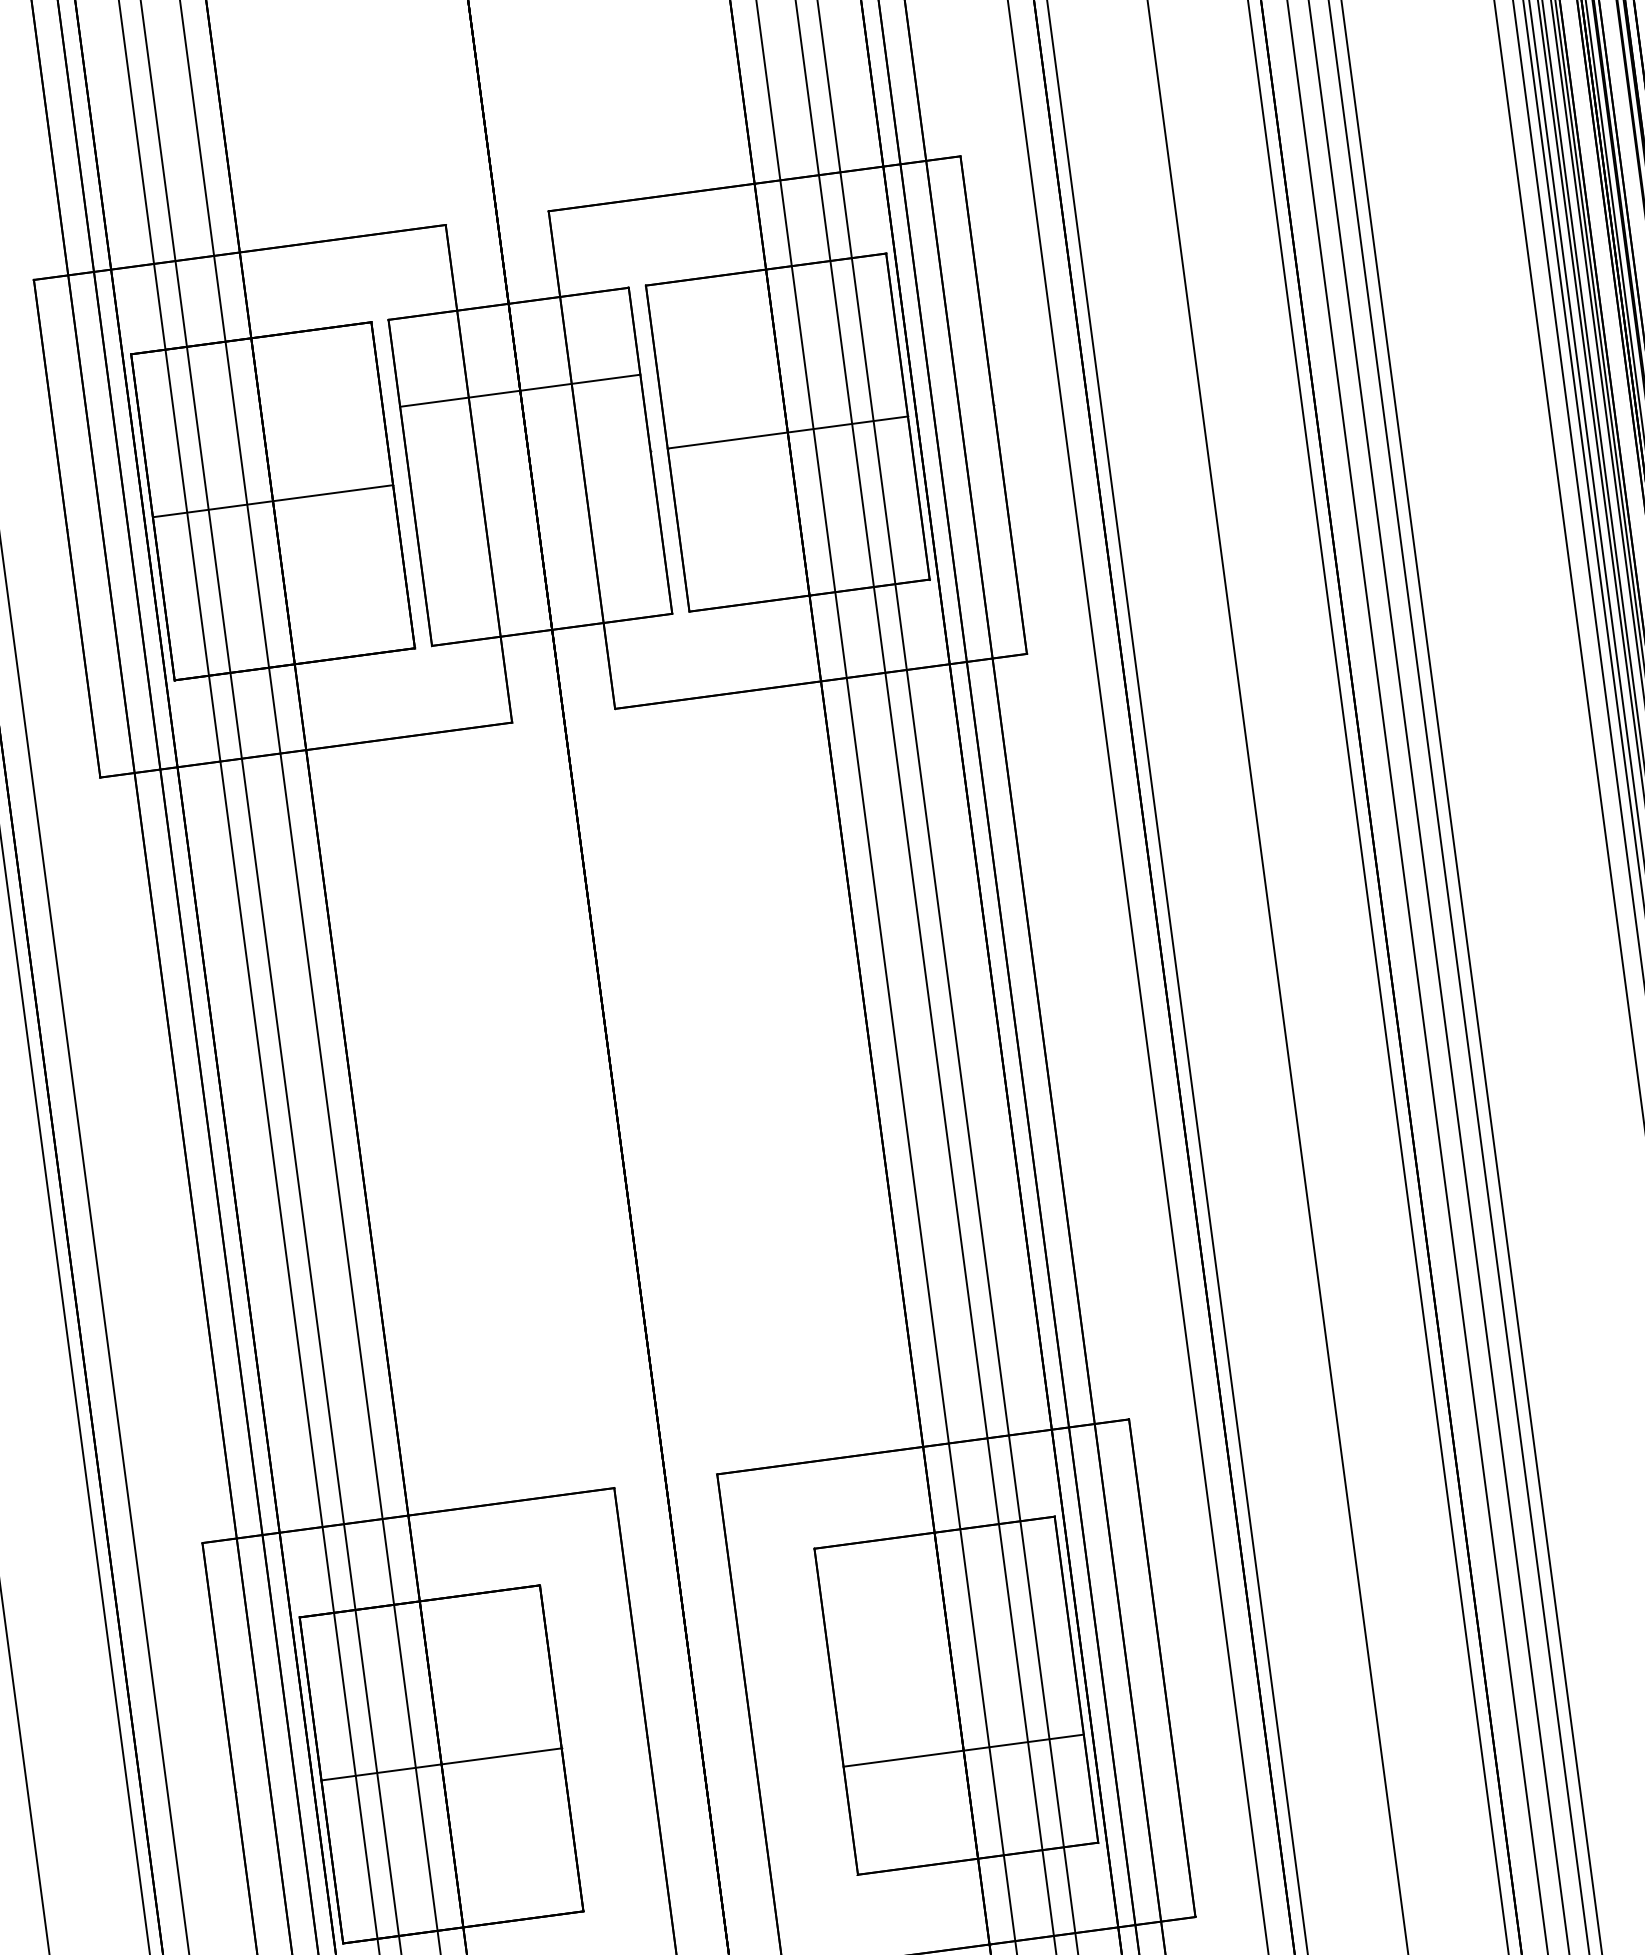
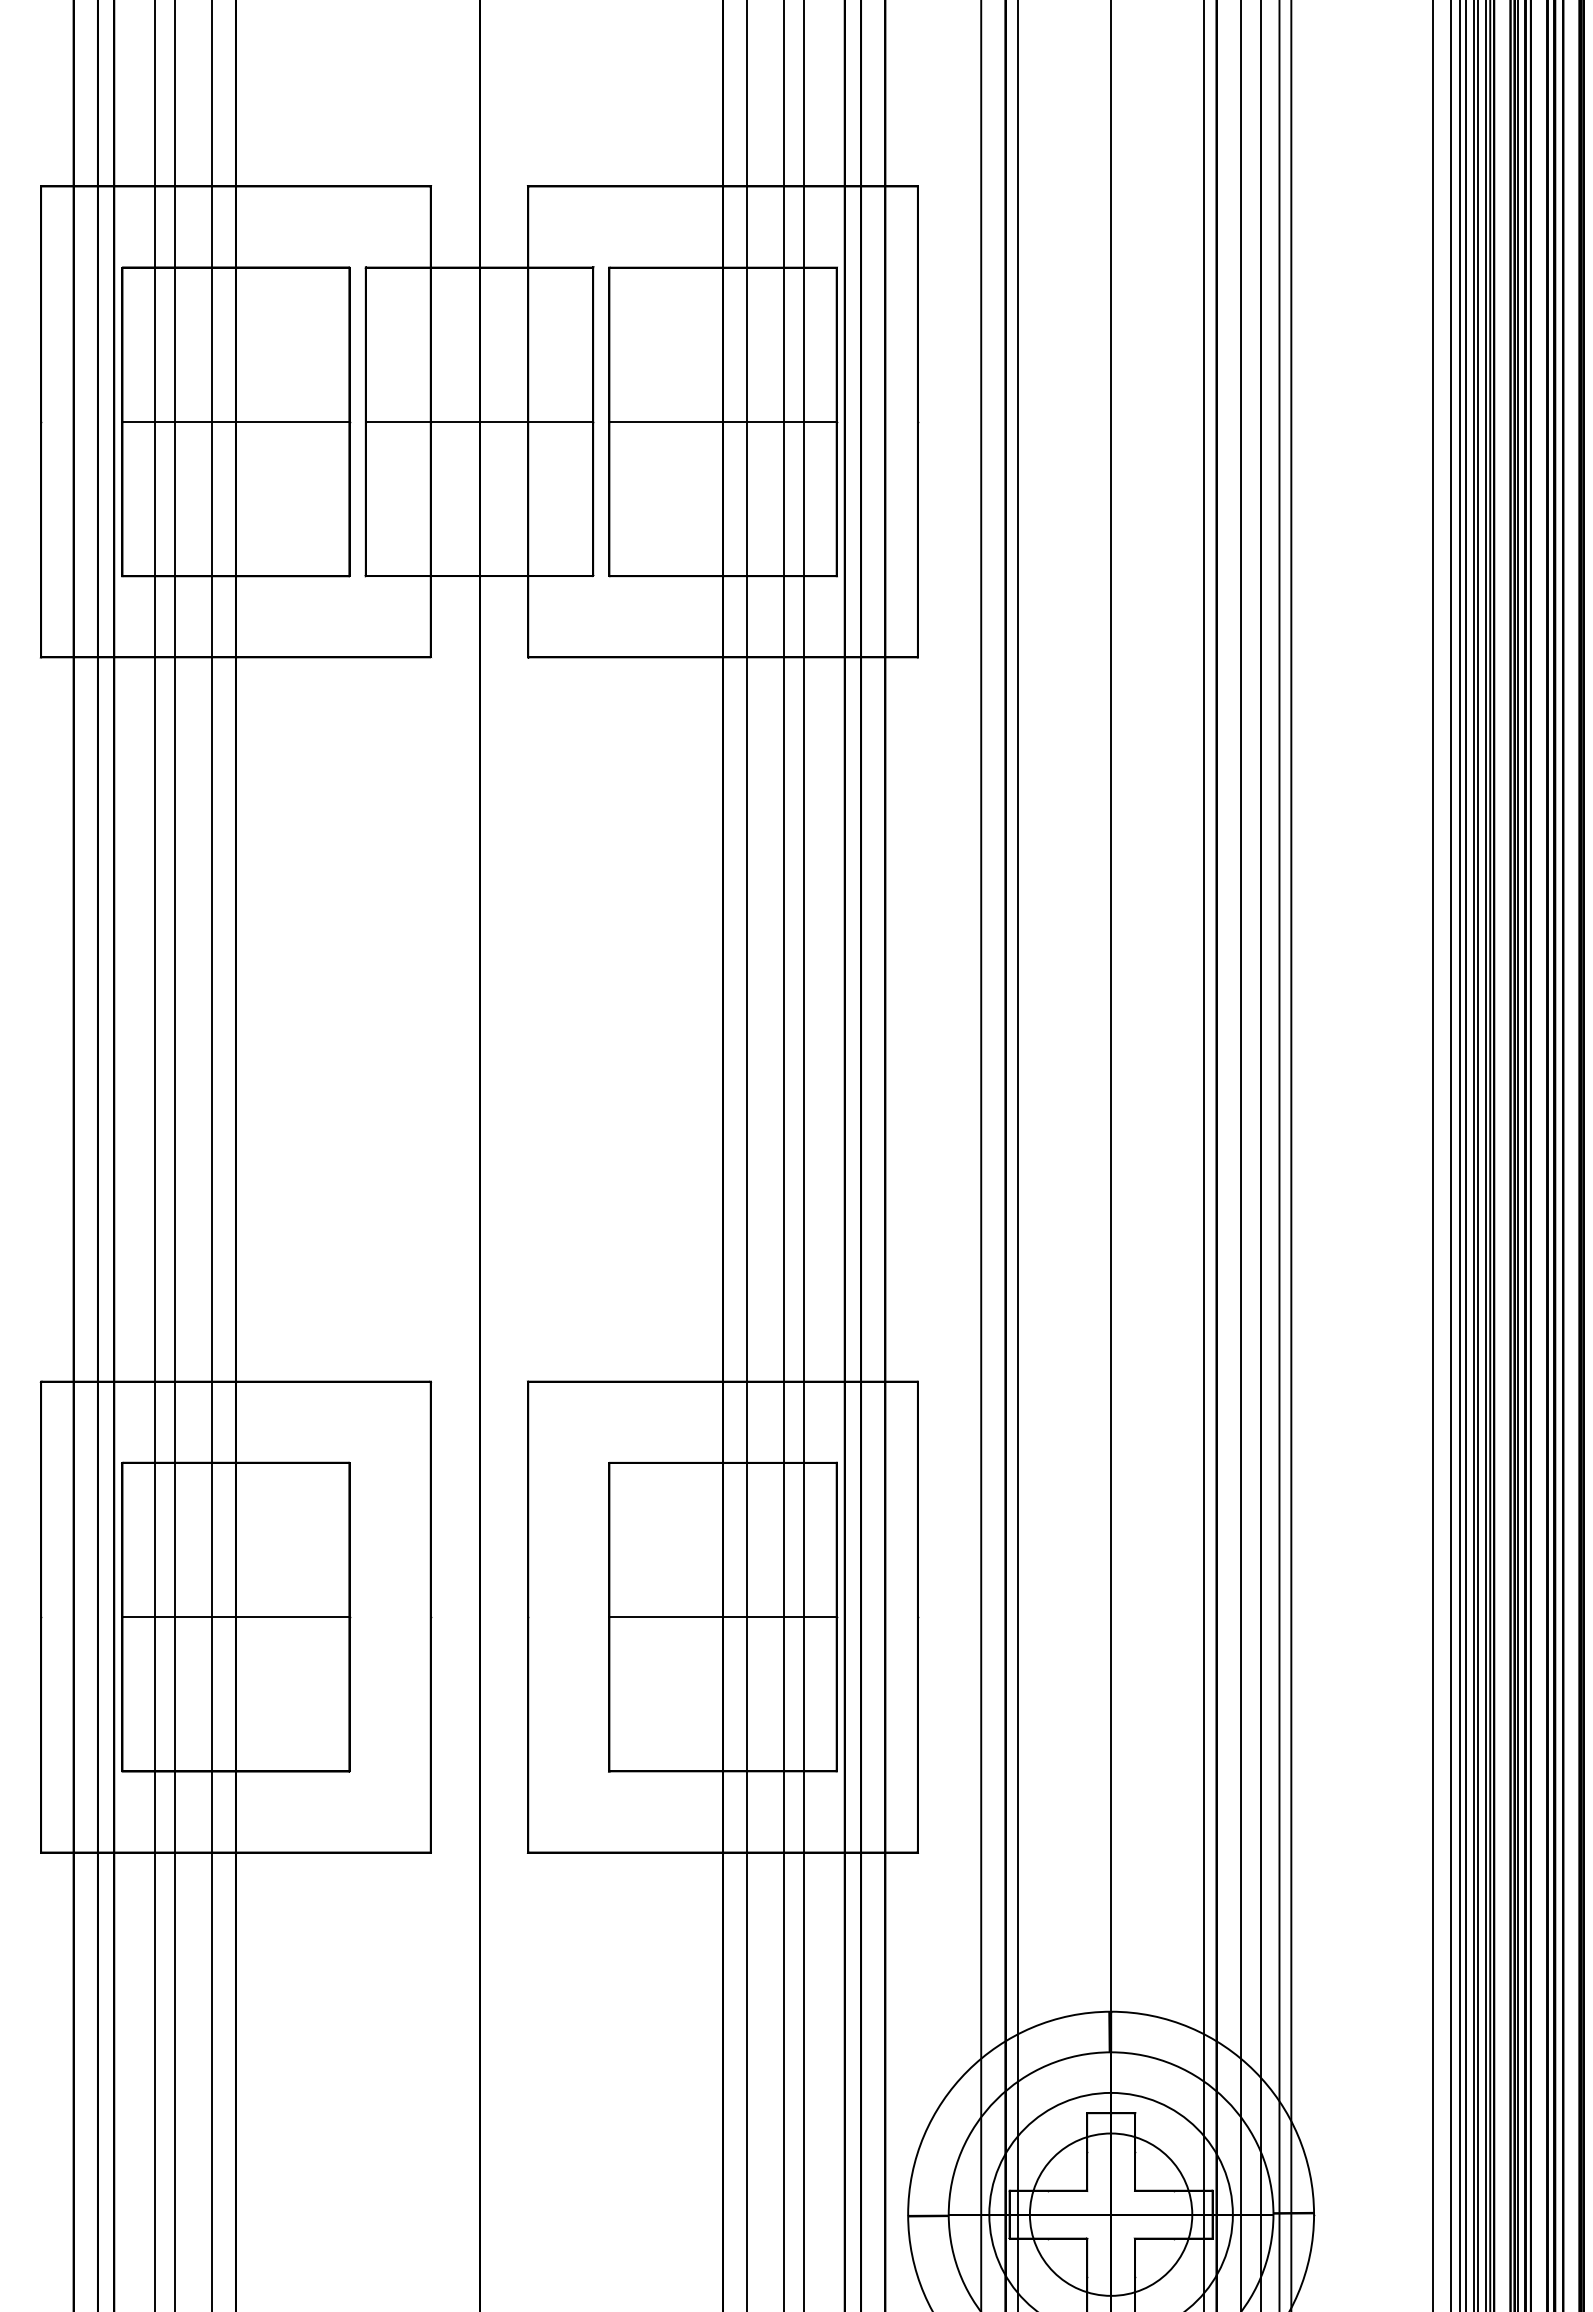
line: (520, 390) -> (479, 421), moved
line: (963, 1751) -> (722, 1617), moved

